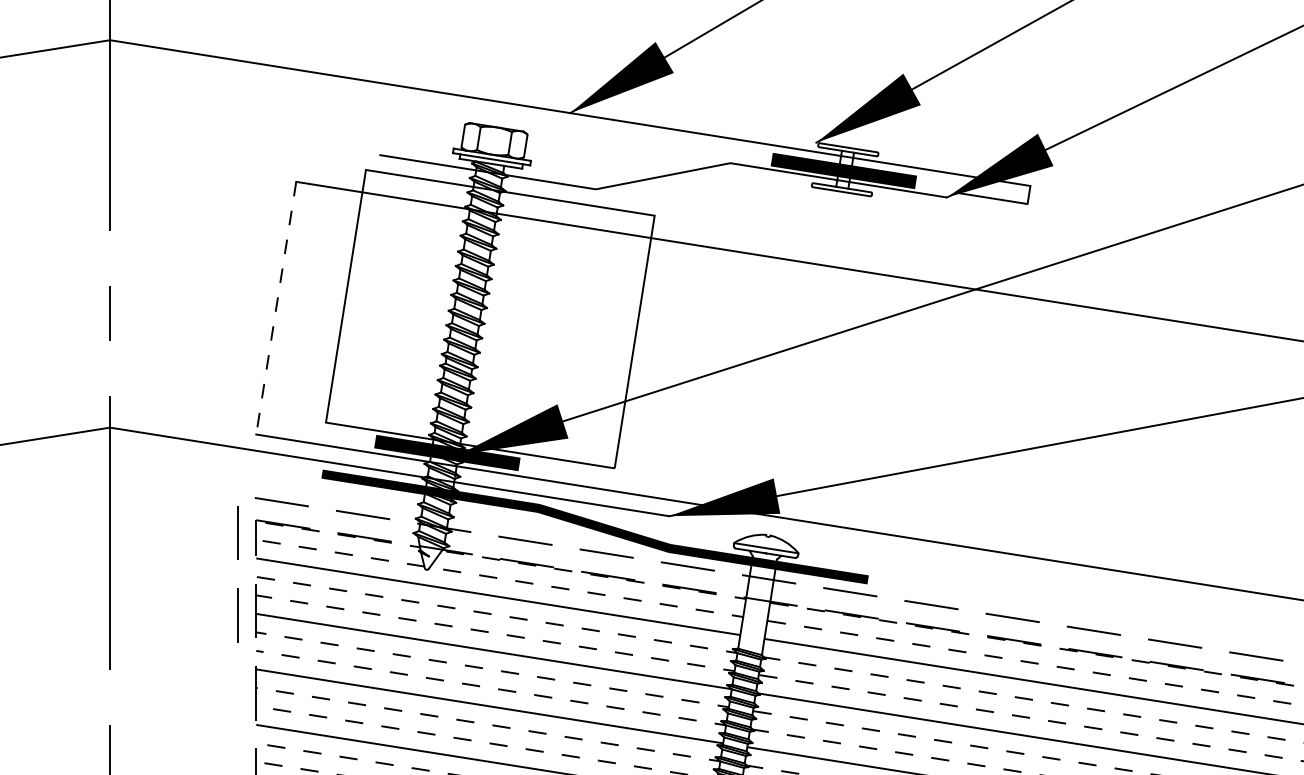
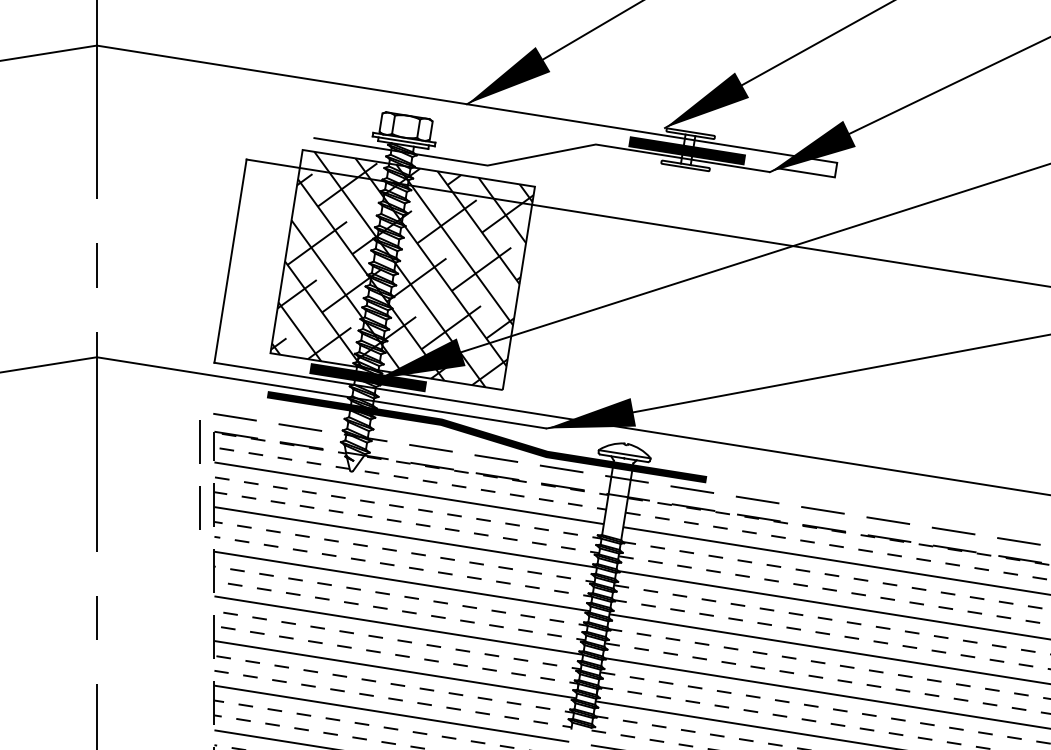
line: (276, 308) -> (230, 261), dashed -> solid
hatch: (490, 318) -> (402, 269), added

